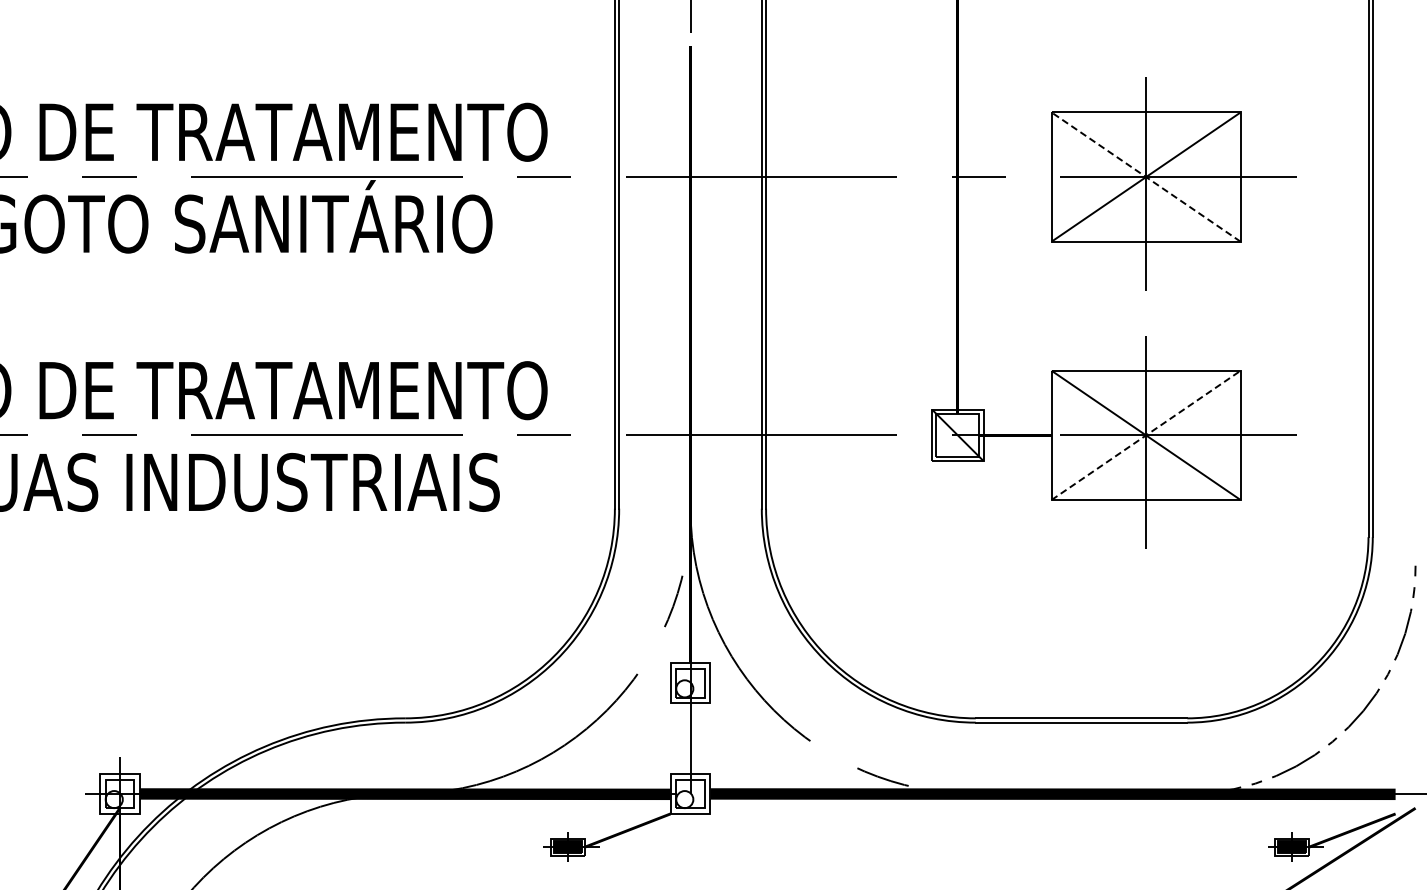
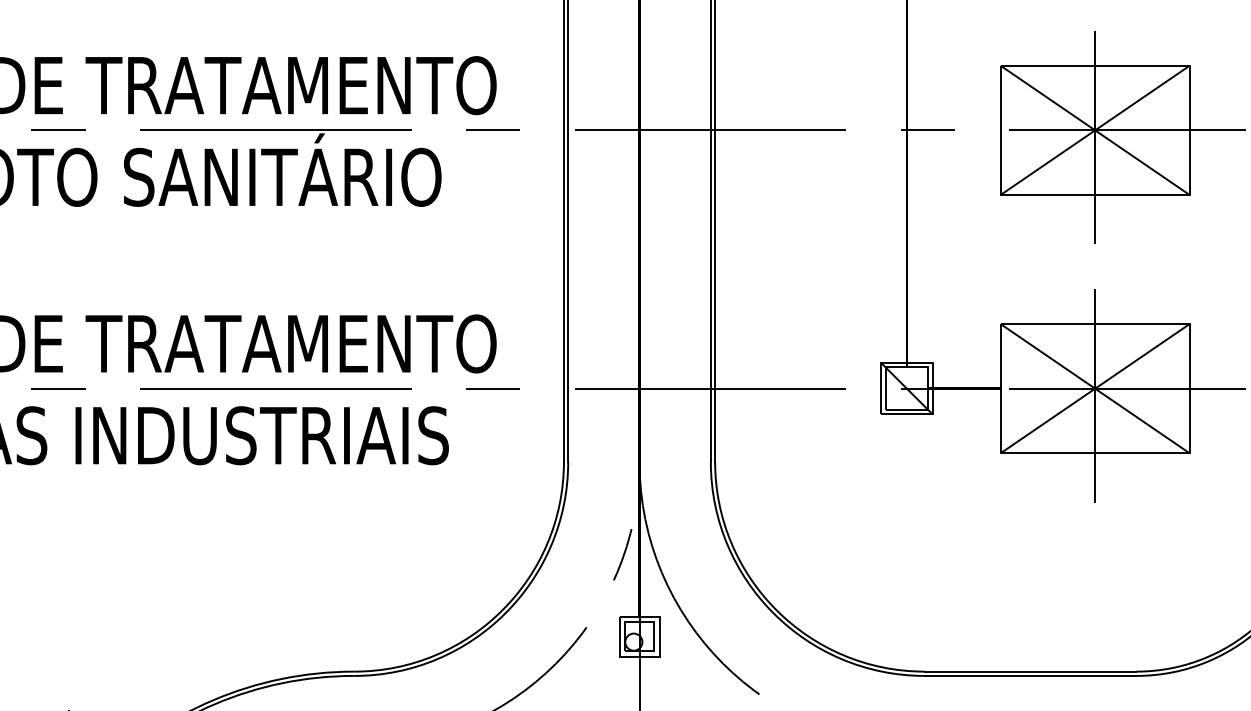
line: (1145, 176) -> (1094, 129), dashed -> solid
line: (1146, 435) -> (1095, 388), dashed -> solid

